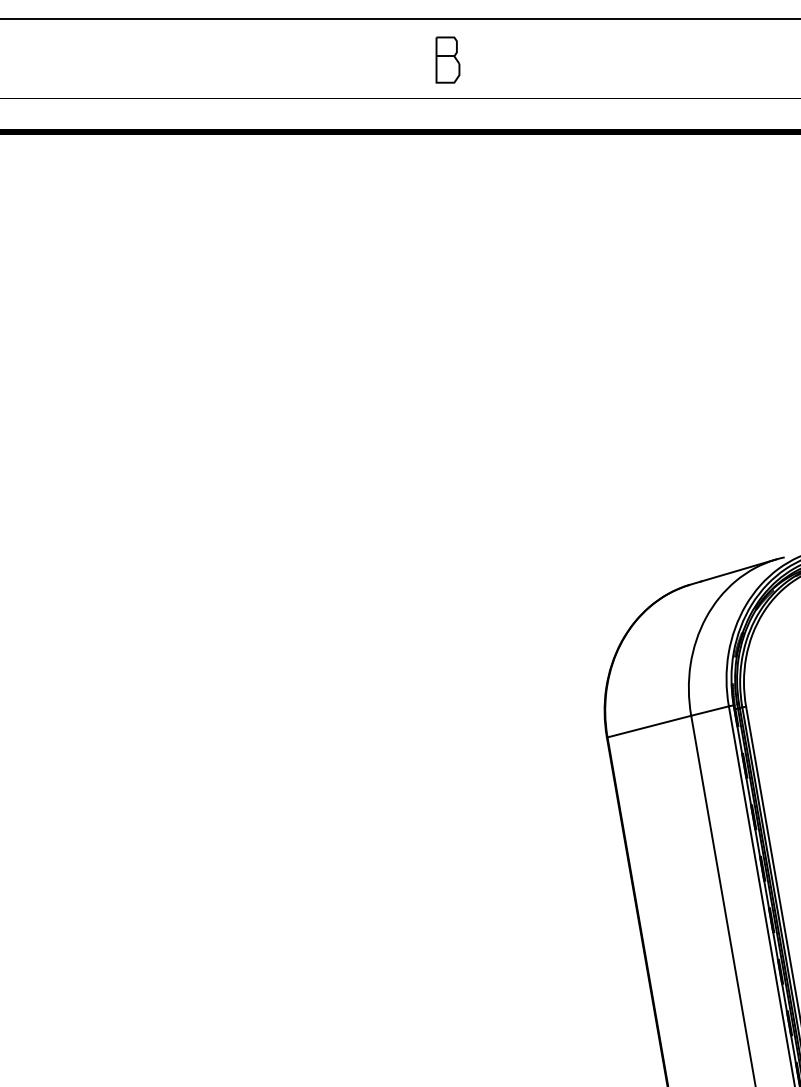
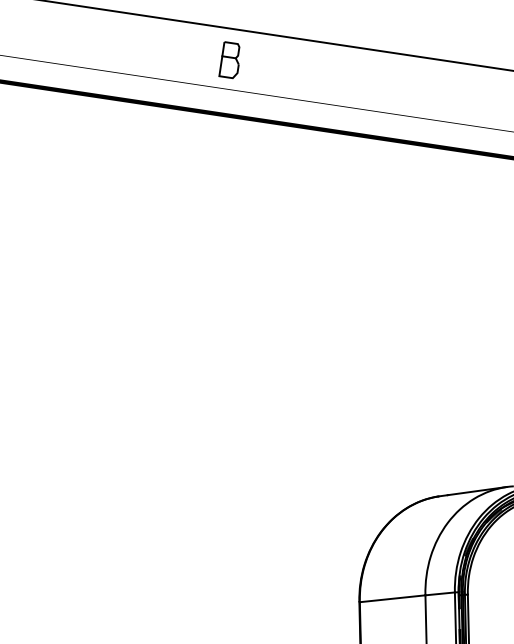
part: (447, 59) -> (230, 59), moved

